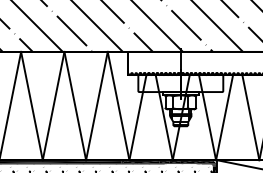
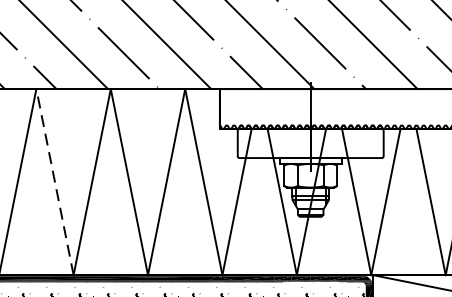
line: (31, 105) -> (54, 181), solid -> dashed

